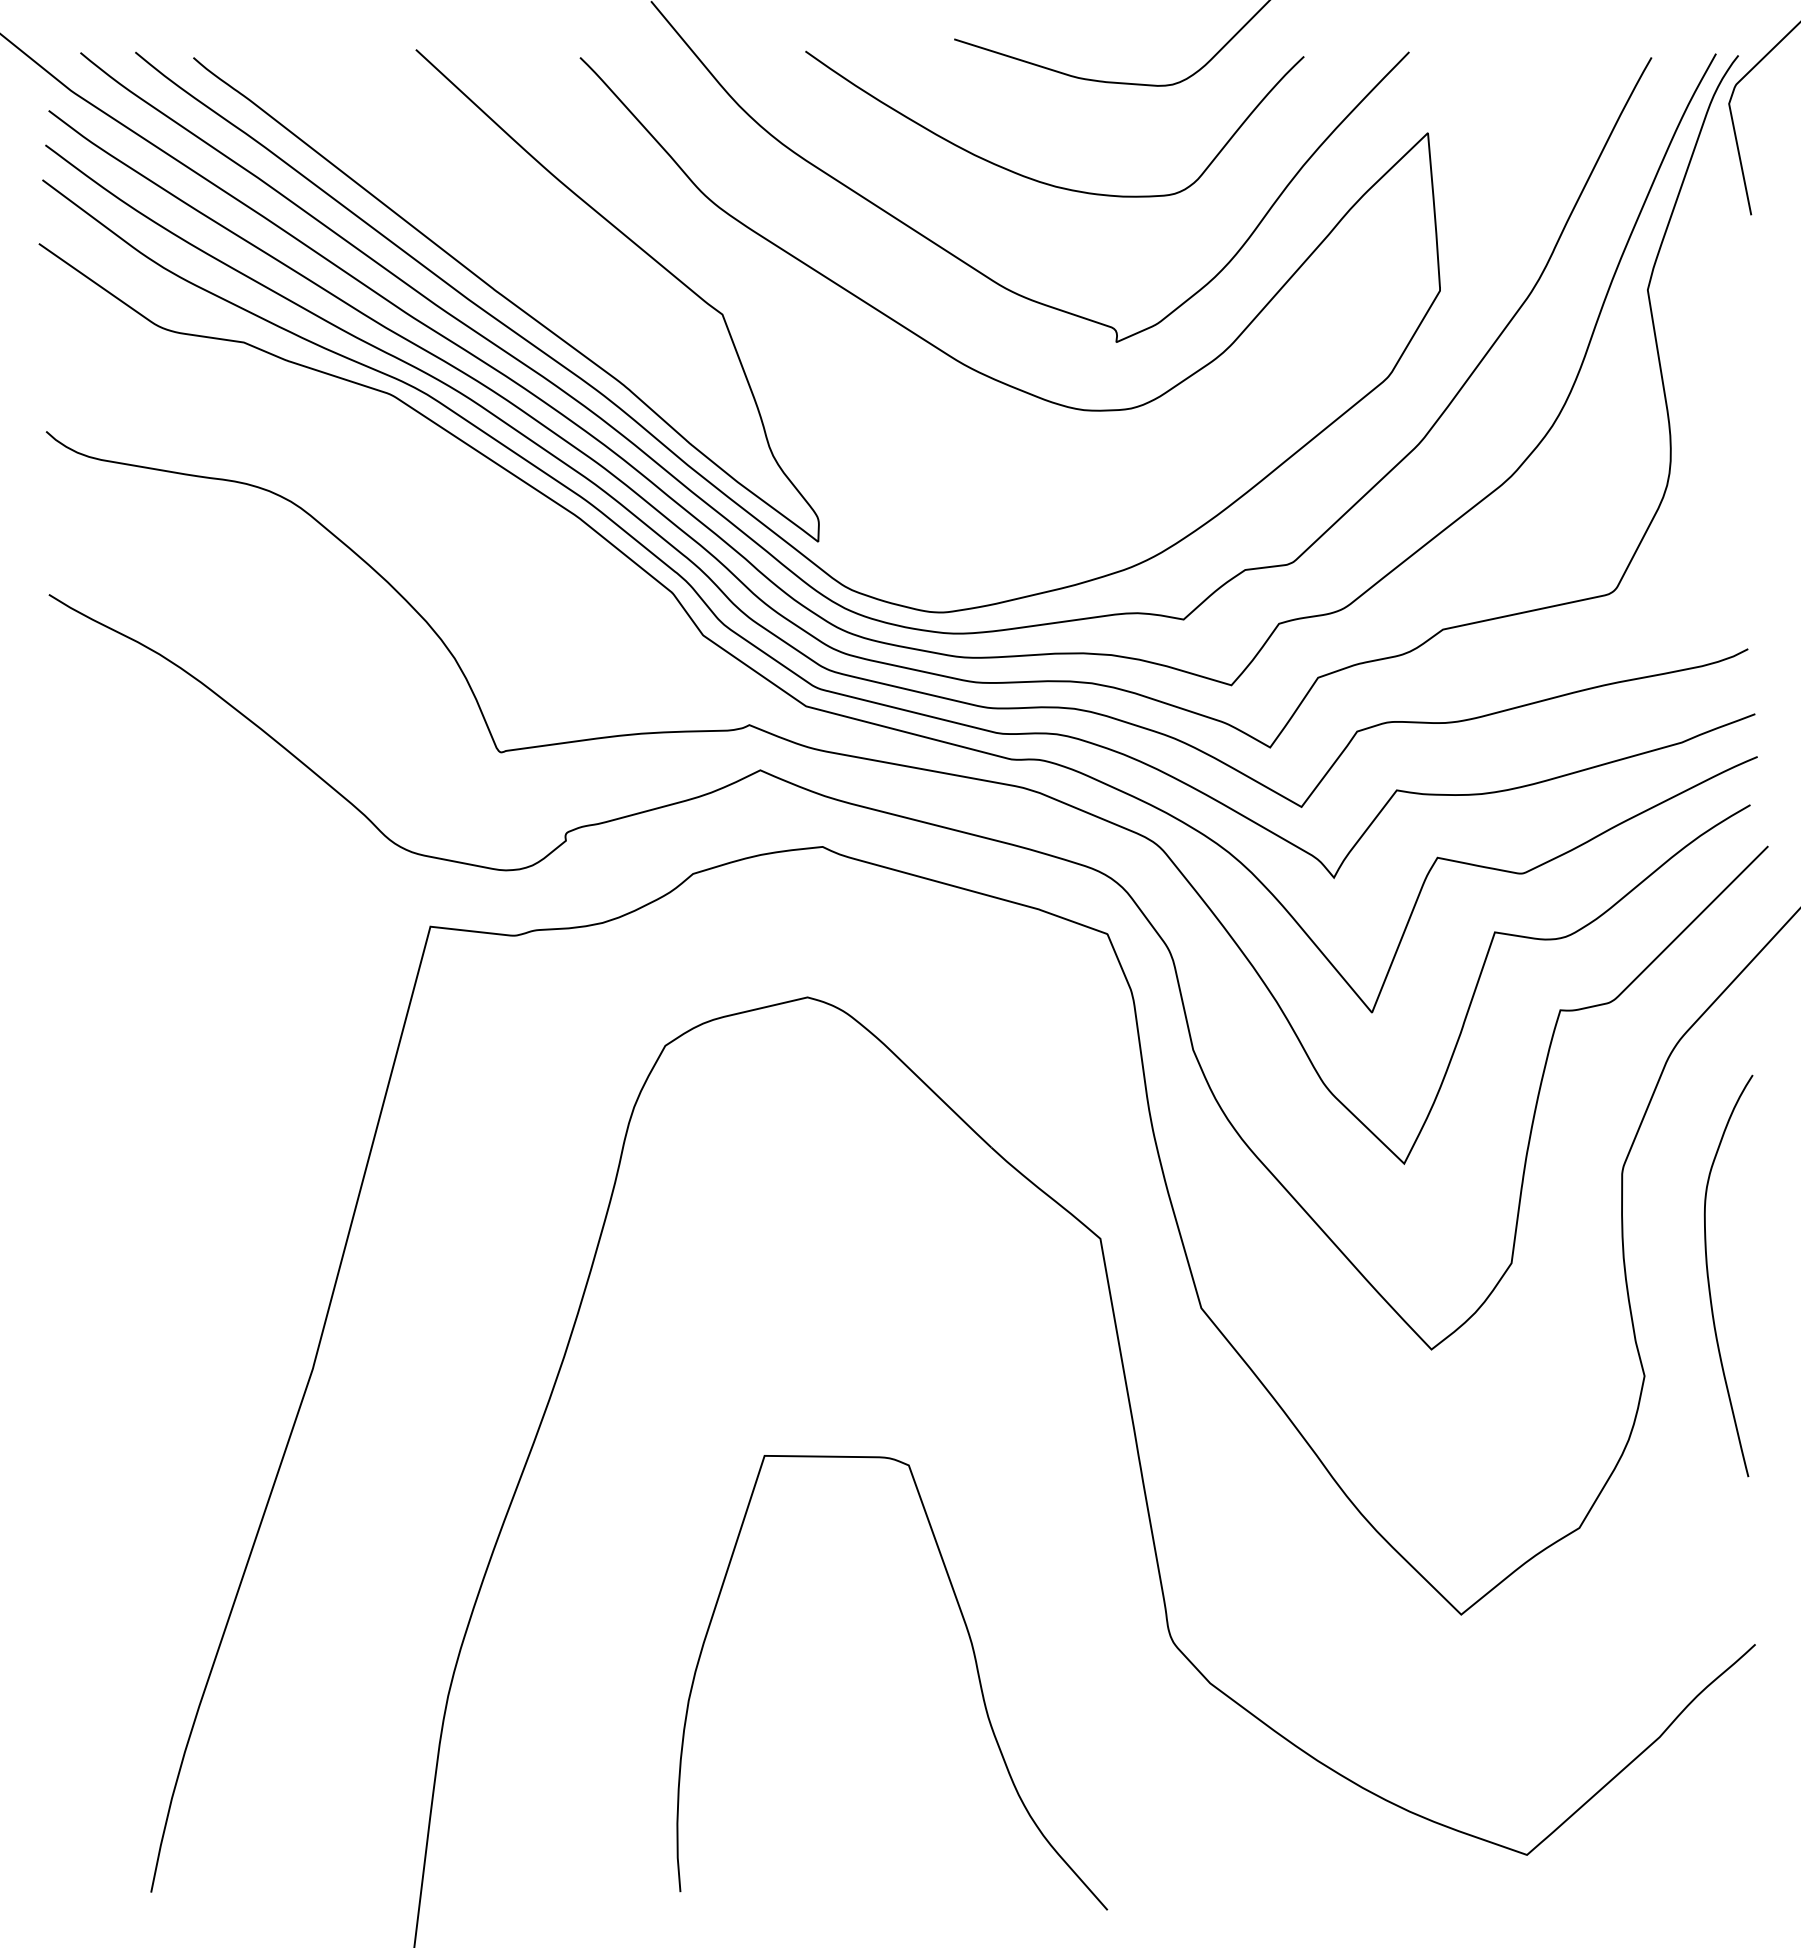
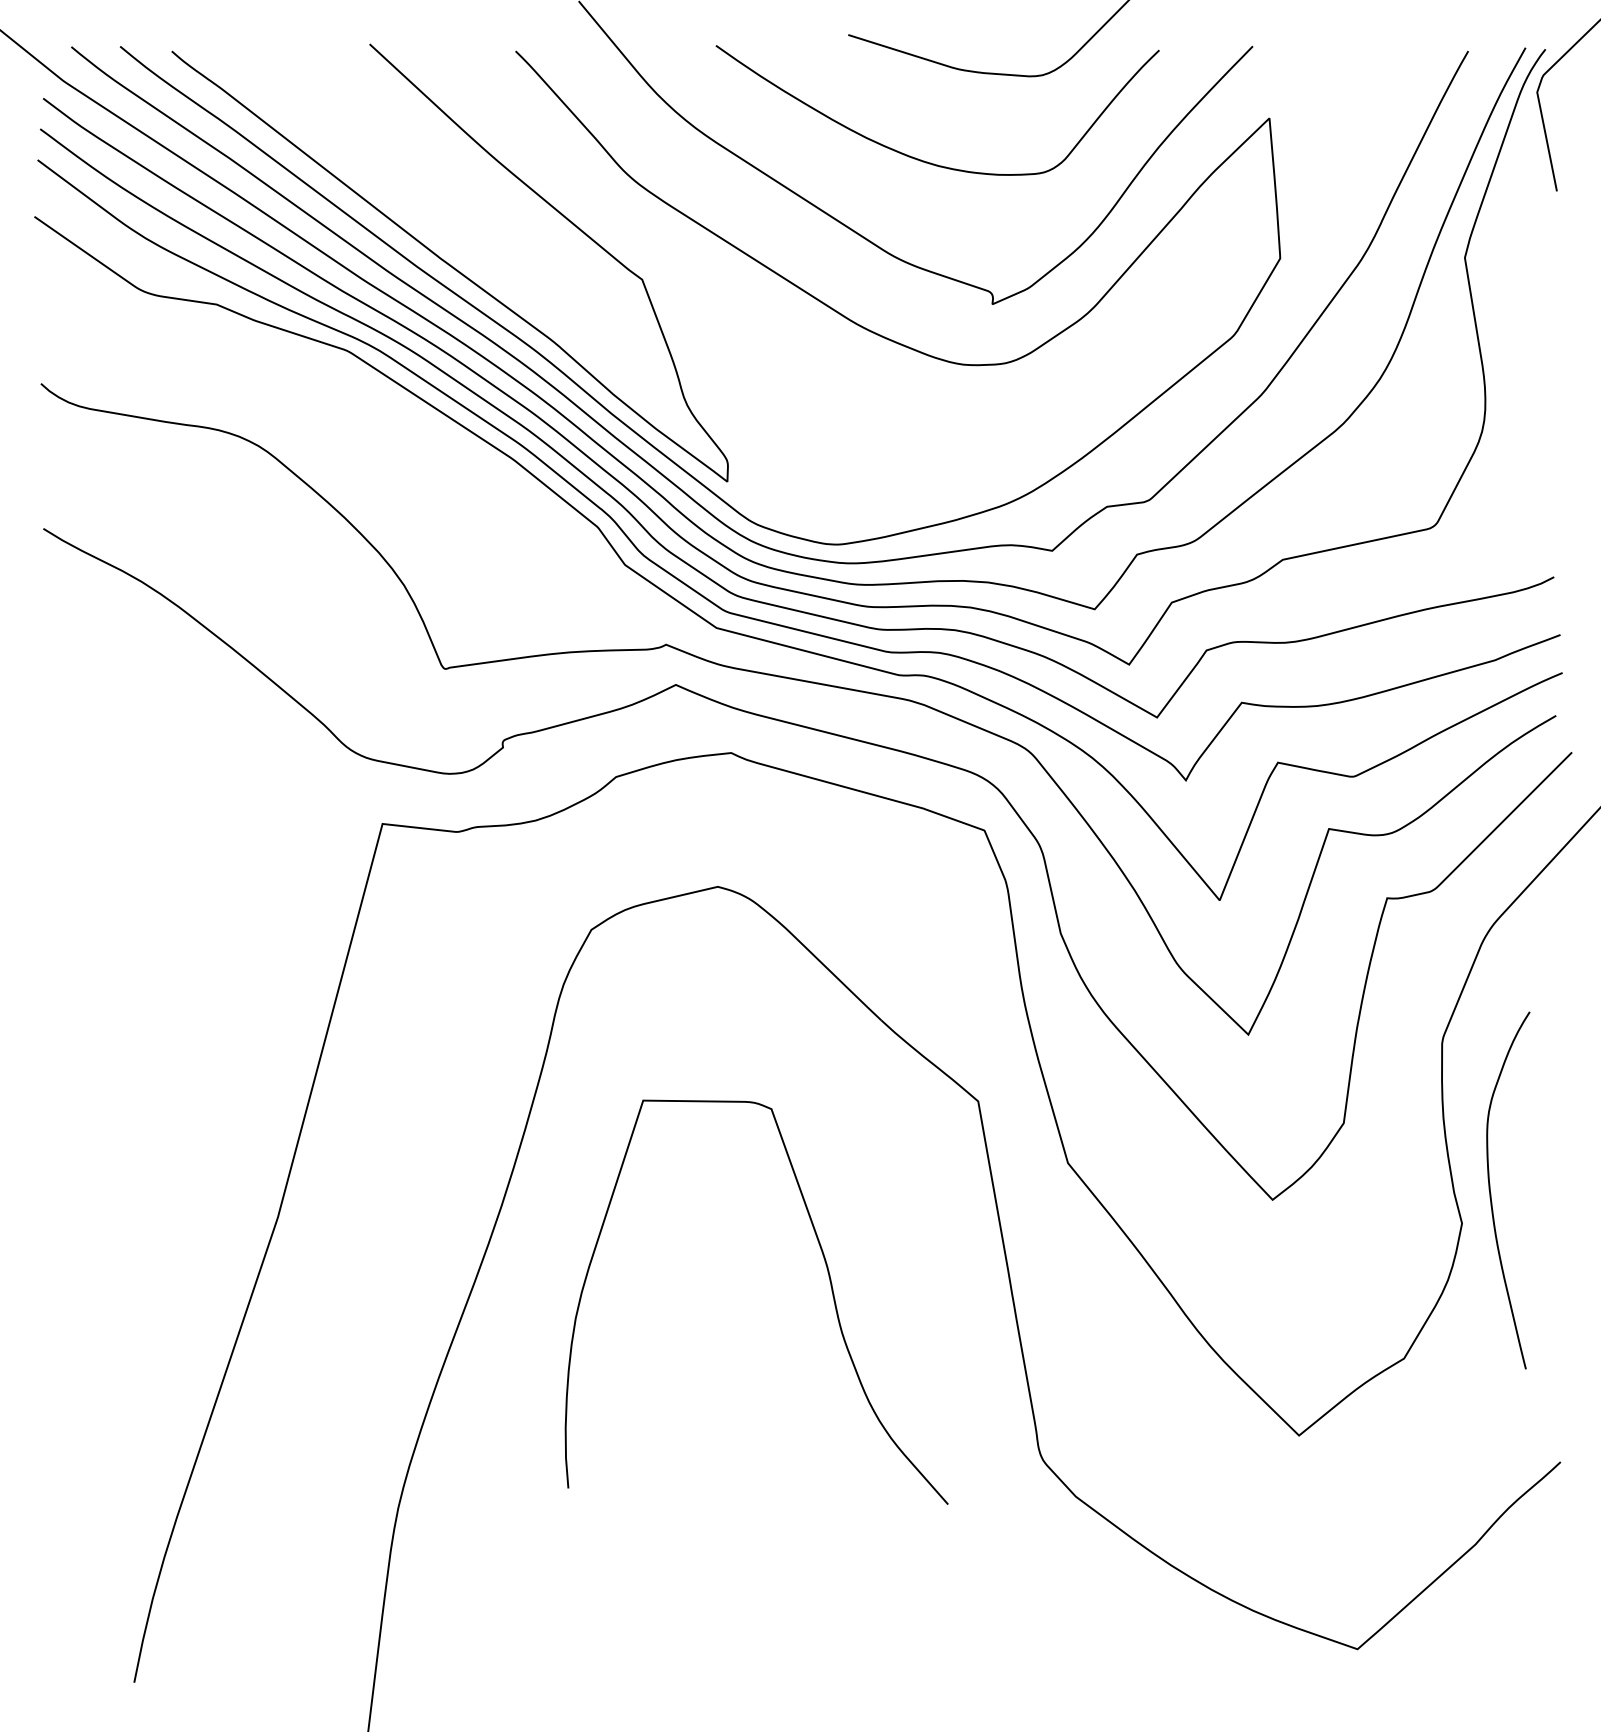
curve: (1709, 1278) -> (1491, 1192), moved
curve: (975, 1665) -> (830, 1286), moved

